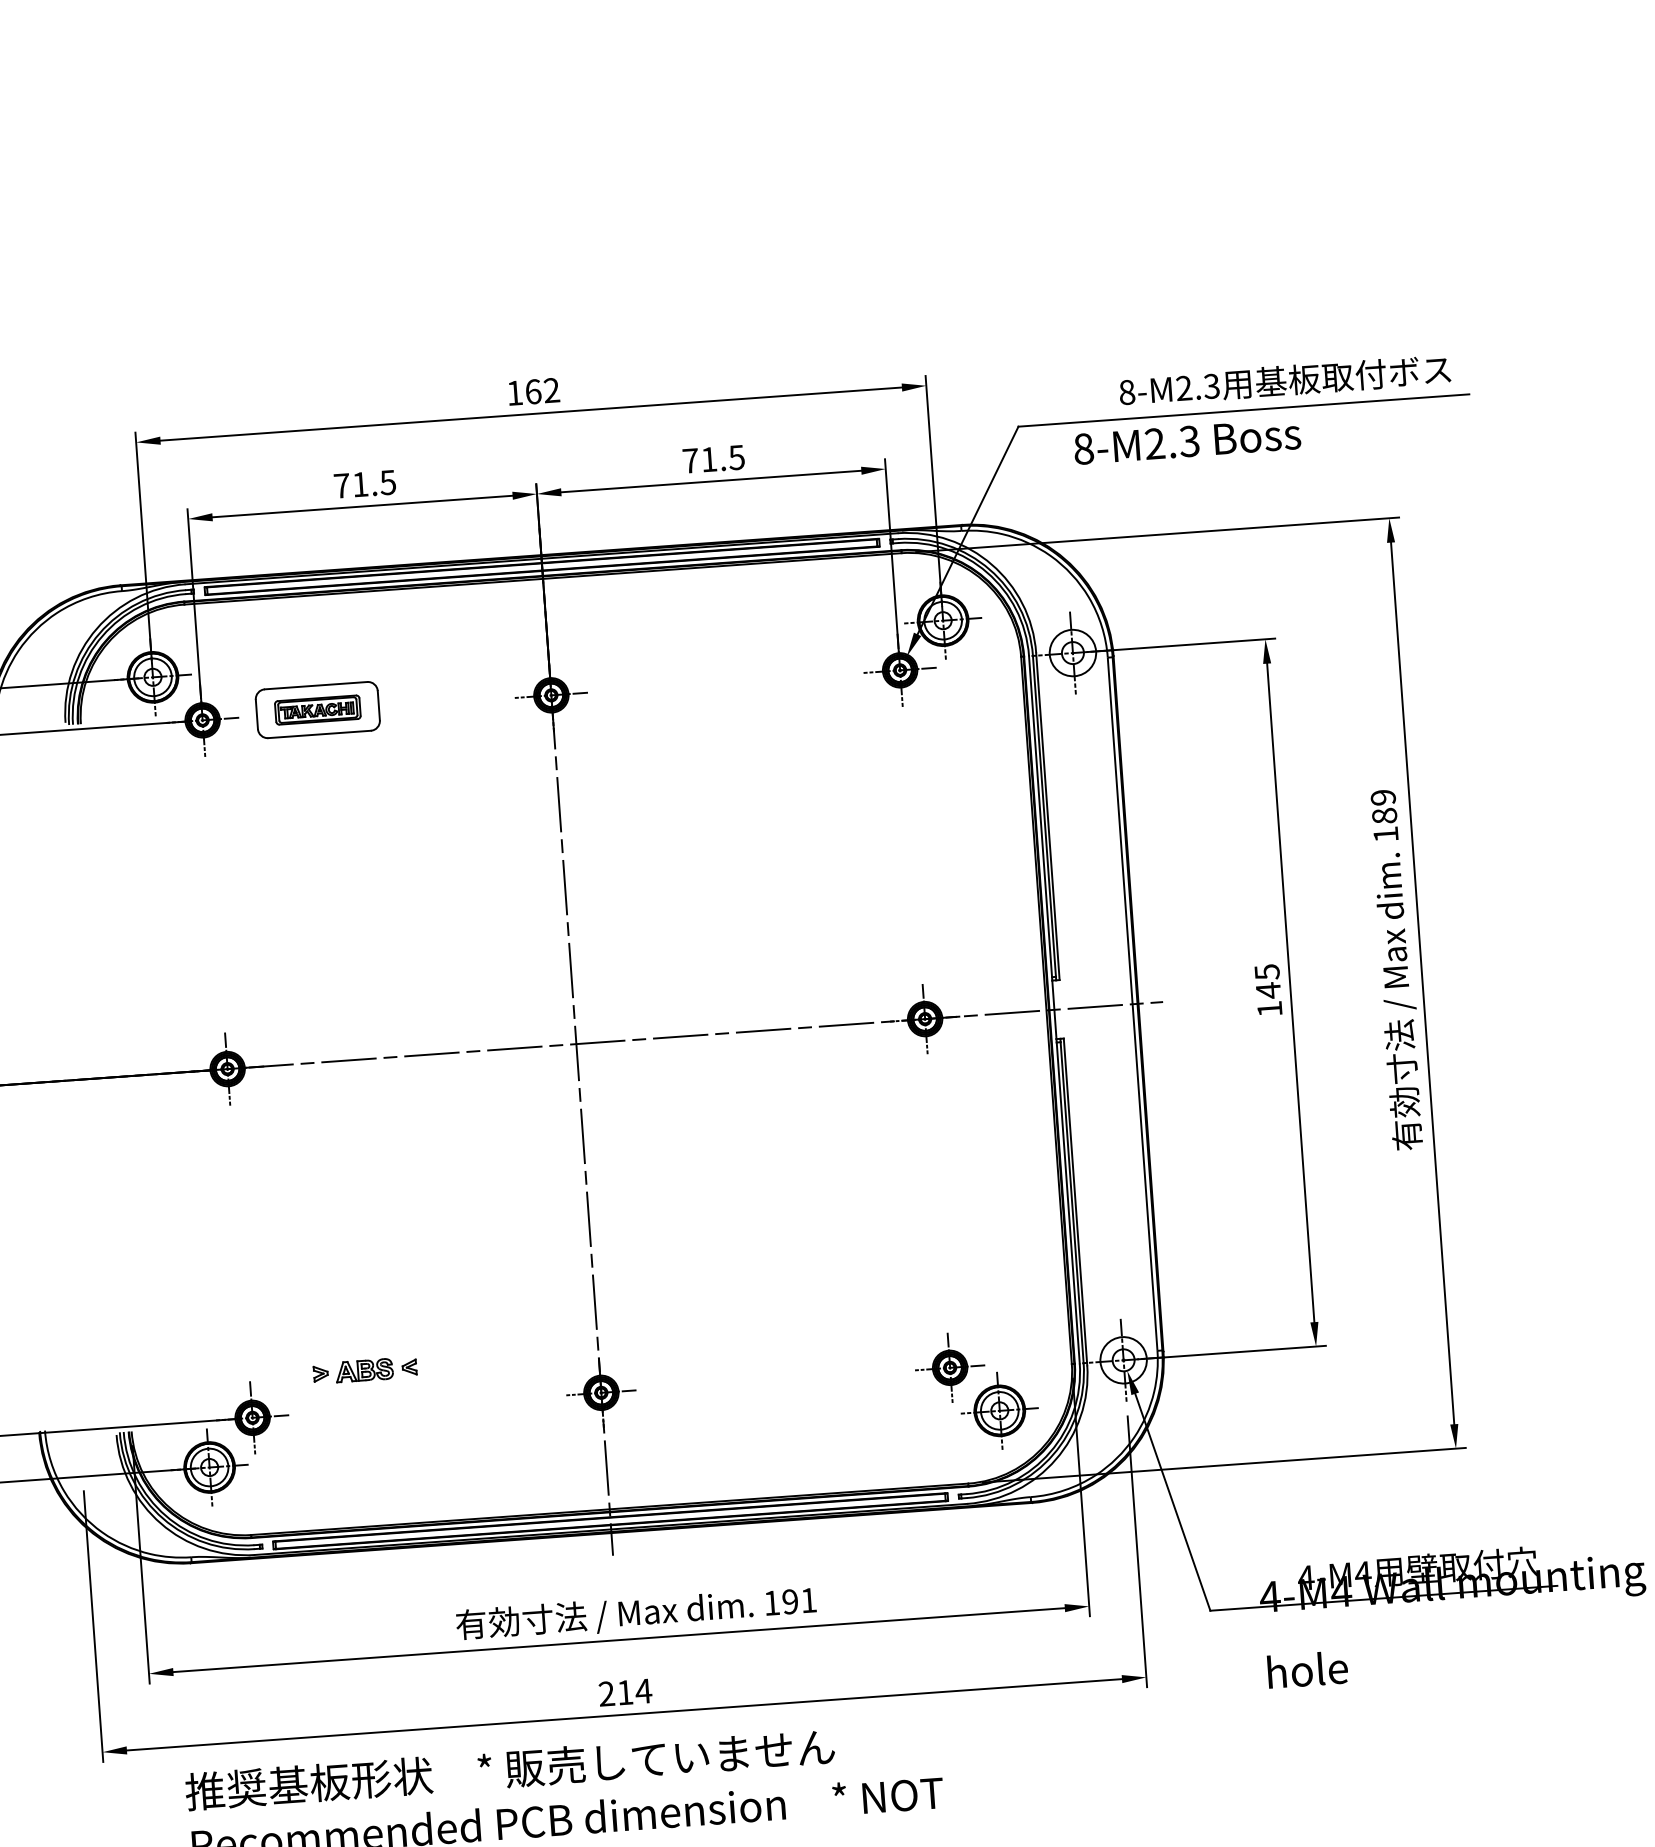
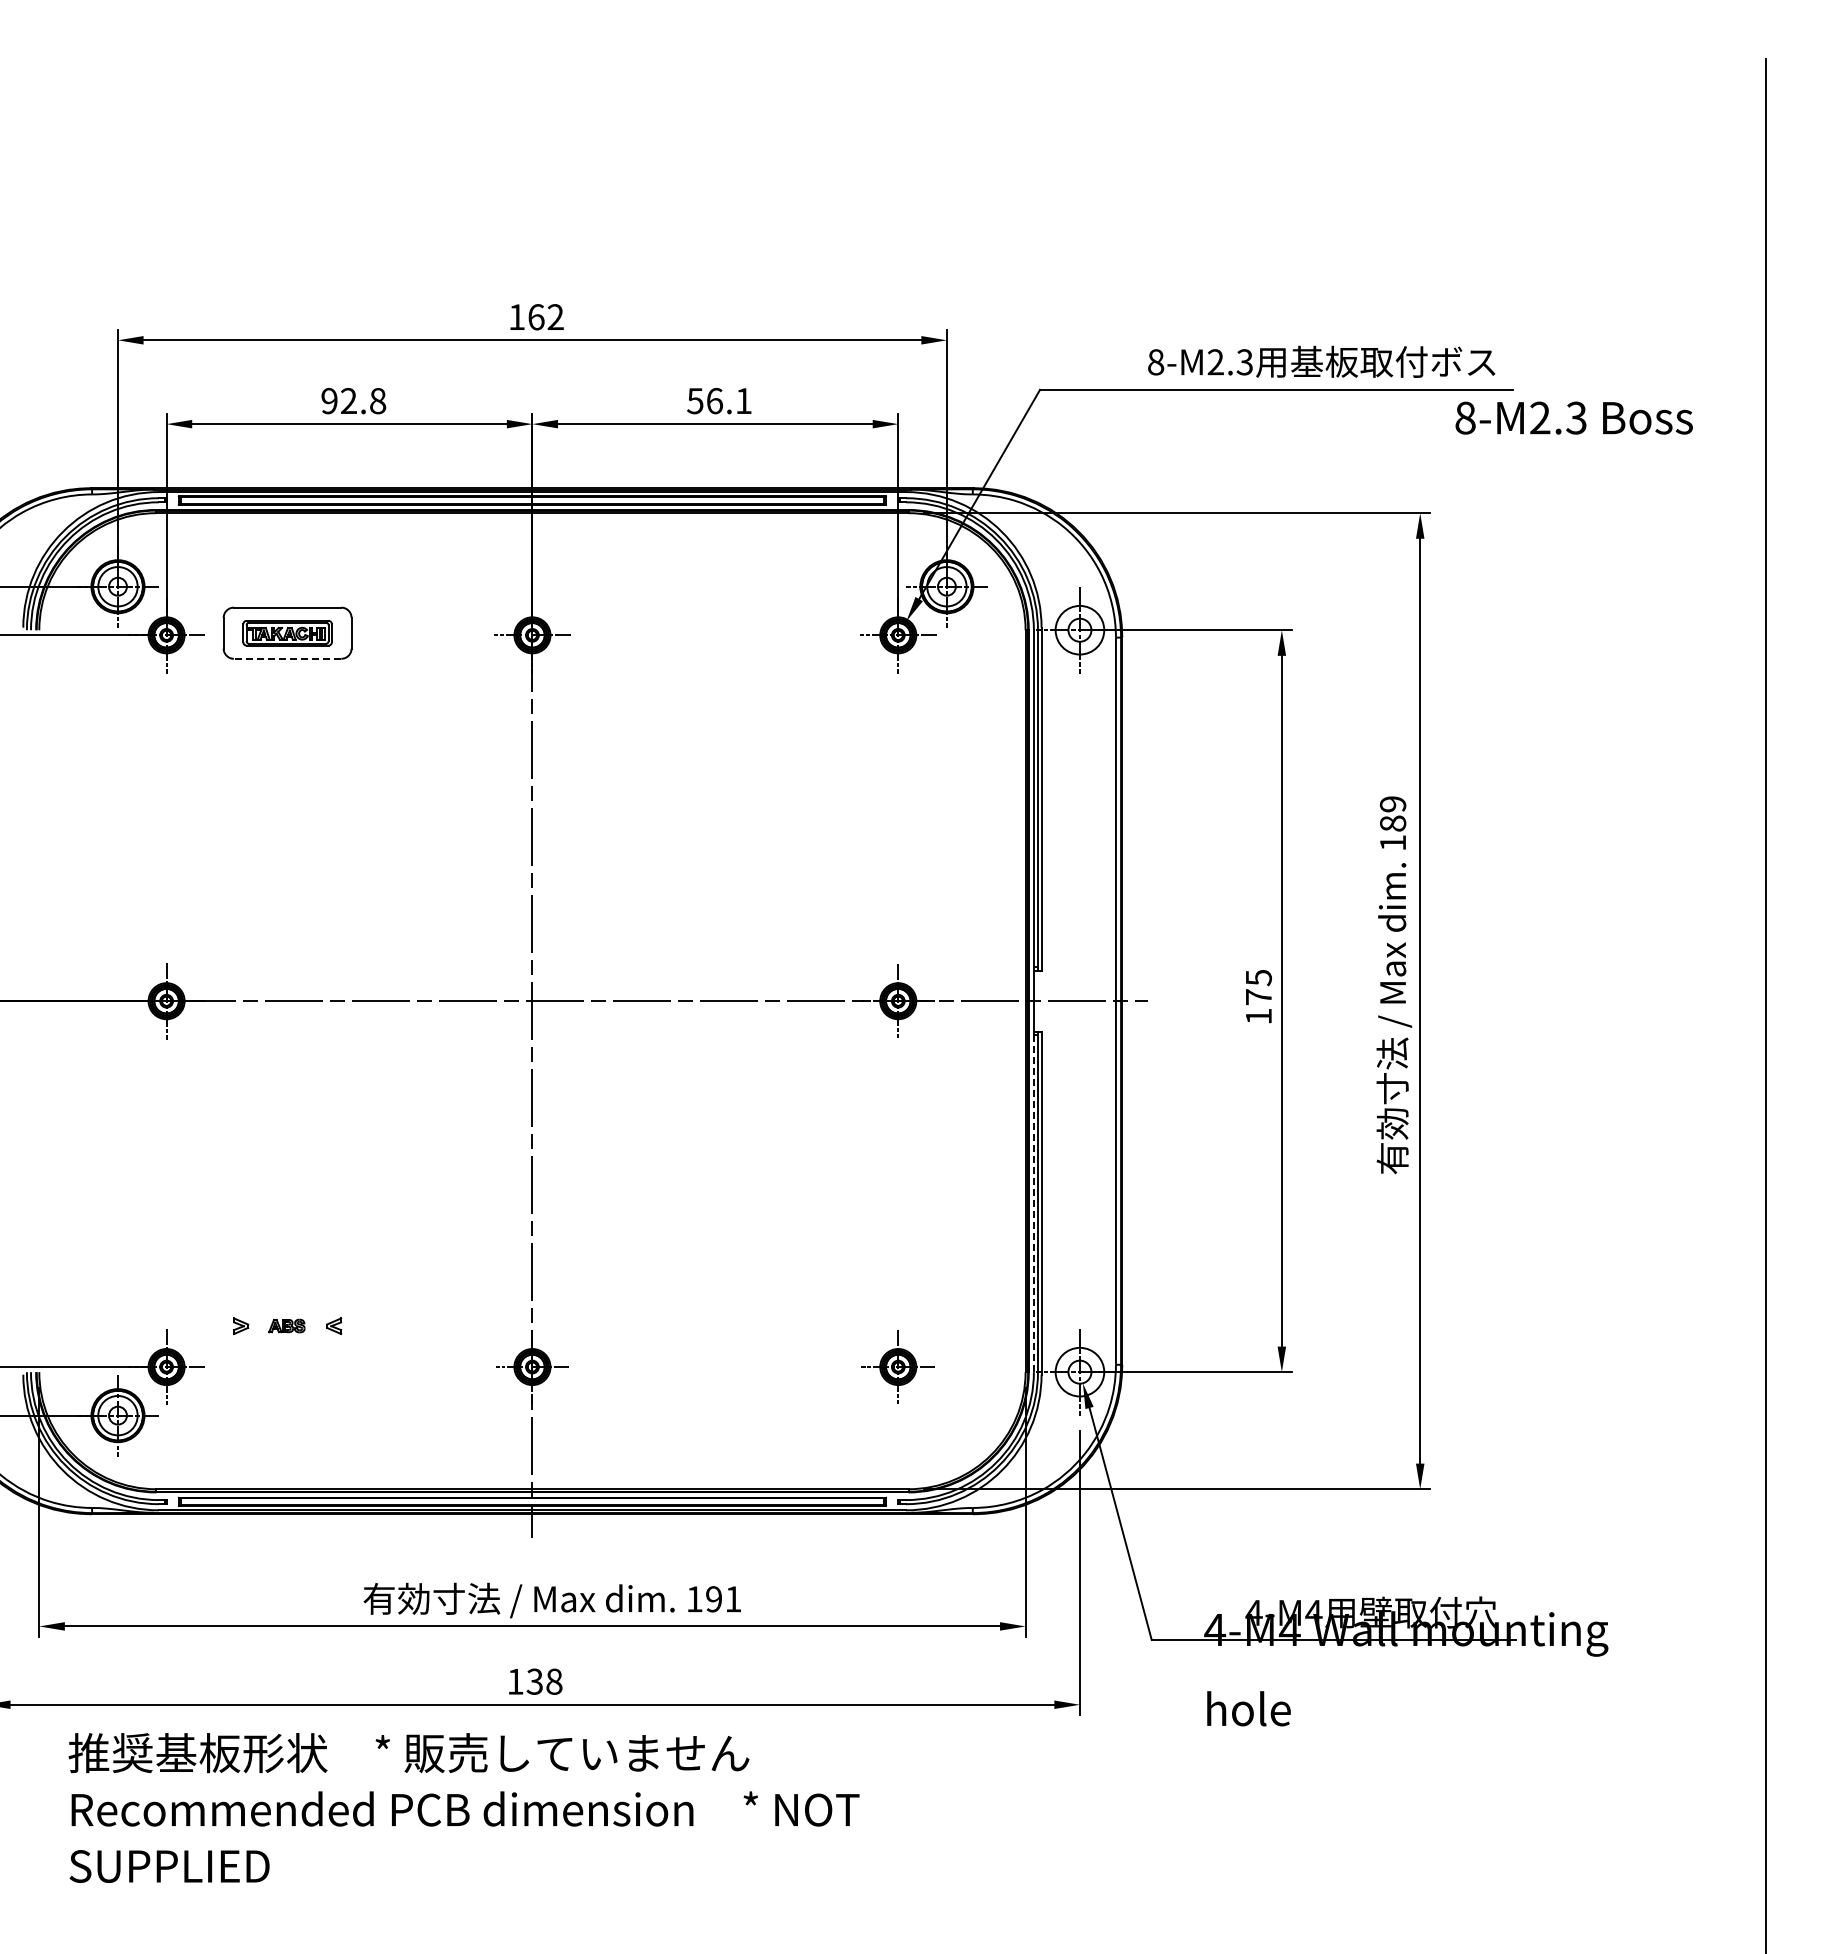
text: (1186, 441) -> (1573, 417), moved
text: (713, 458) -> (719, 400), 71.5 -> 56.1
text: (364, 483) -> (353, 400), 71.5 -> 92.8
line: (319, 734) -> (287, 658), solid -> dashed
text: (1268, 990) -> (1258, 997), 145 -> 175
line: (1067, 1202) -> (1033, 1203), solid -> dashed
part: (364, 1370) -> (286, 1325), size x0.6
part: (999, 1410) -> (946, 1415), removed
text: (624, 1692) -> (534, 1681), 214 -> 138

